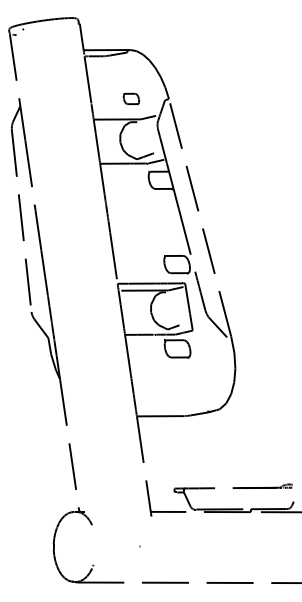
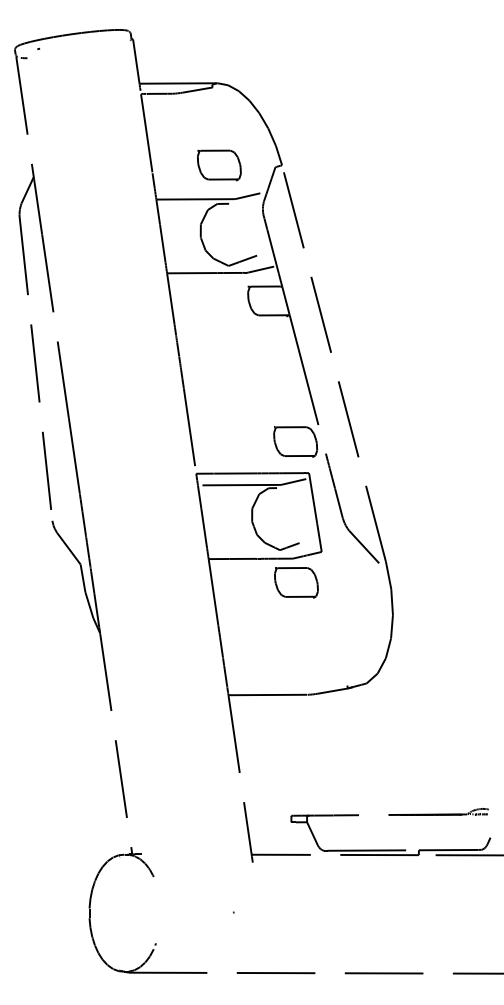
part: (131, 98) -> (219, 164), size x1.67

